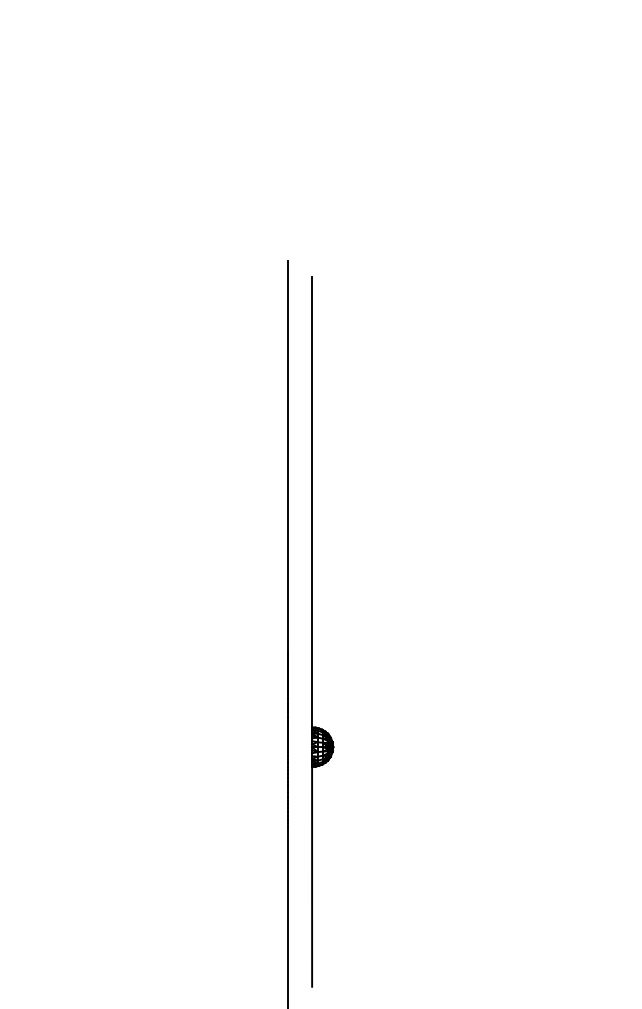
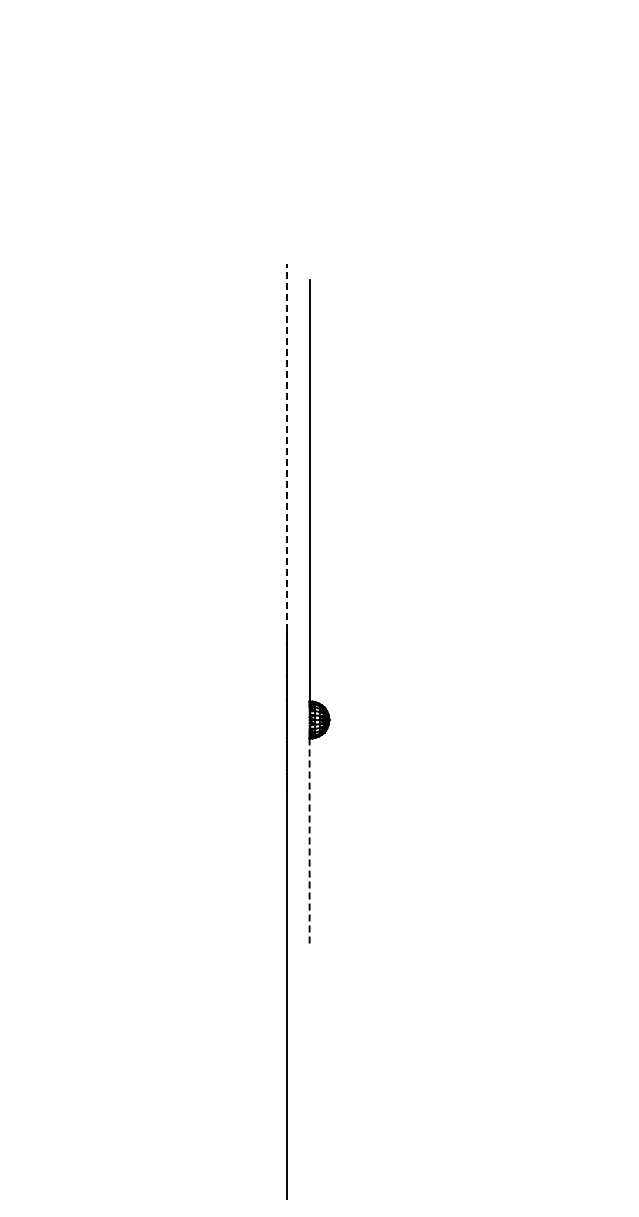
line: (287, 456) -> (286, 447), solid -> dashed
line: (312, 877) -> (309, 842), solid -> dashed

